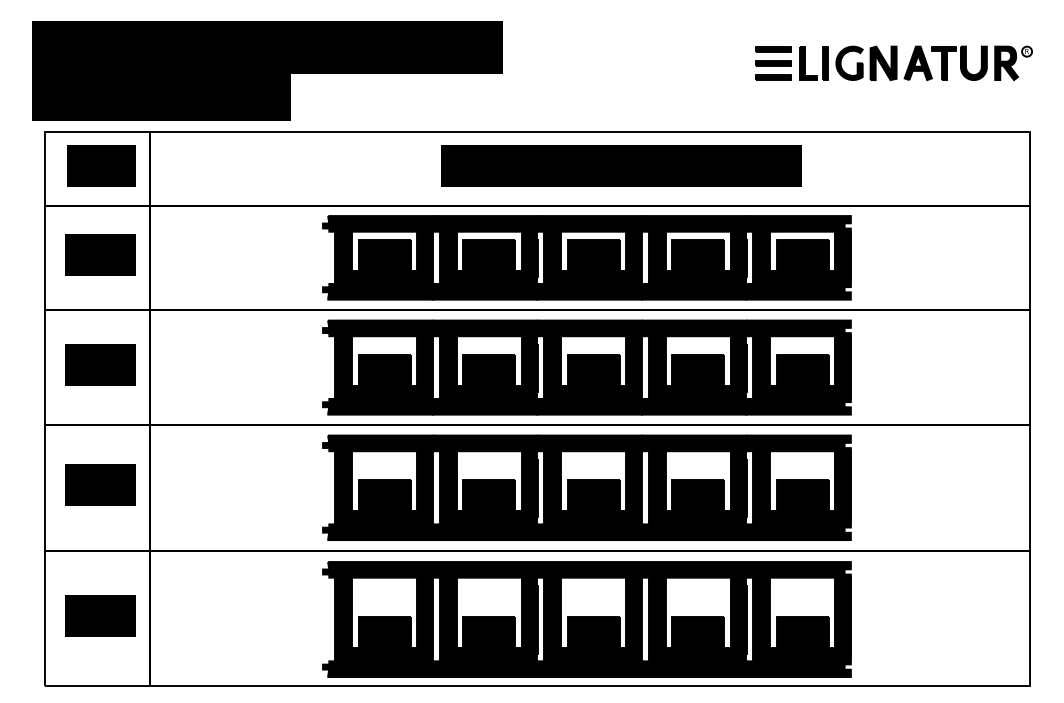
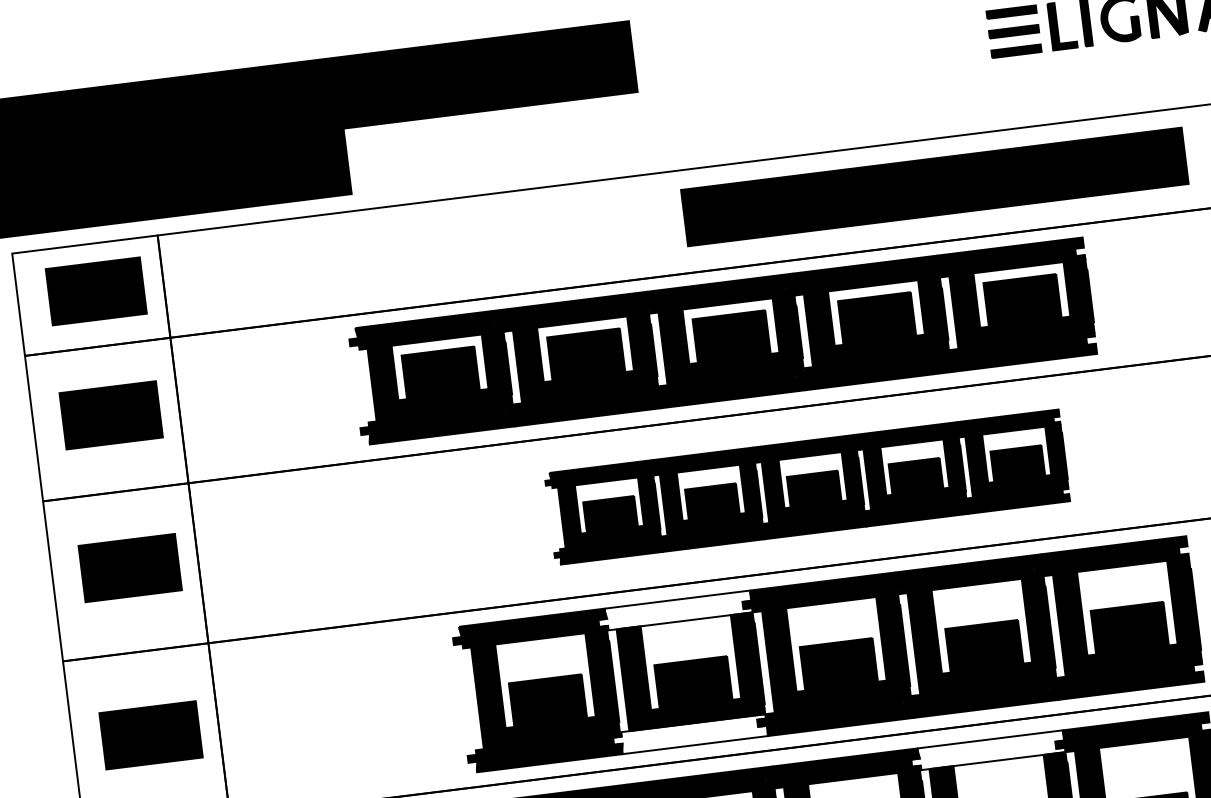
text: (621, 165) -> (934, 185), moved
part: (586, 257) -> (721, 341), moved
part: (586, 367) -> (806, 487), size x0.7
fill: (482, 443) -> (675, 611), removed
fill: (482, 532) -> (690, 734), removed
fill: (691, 569) -> (987, 750), removed

